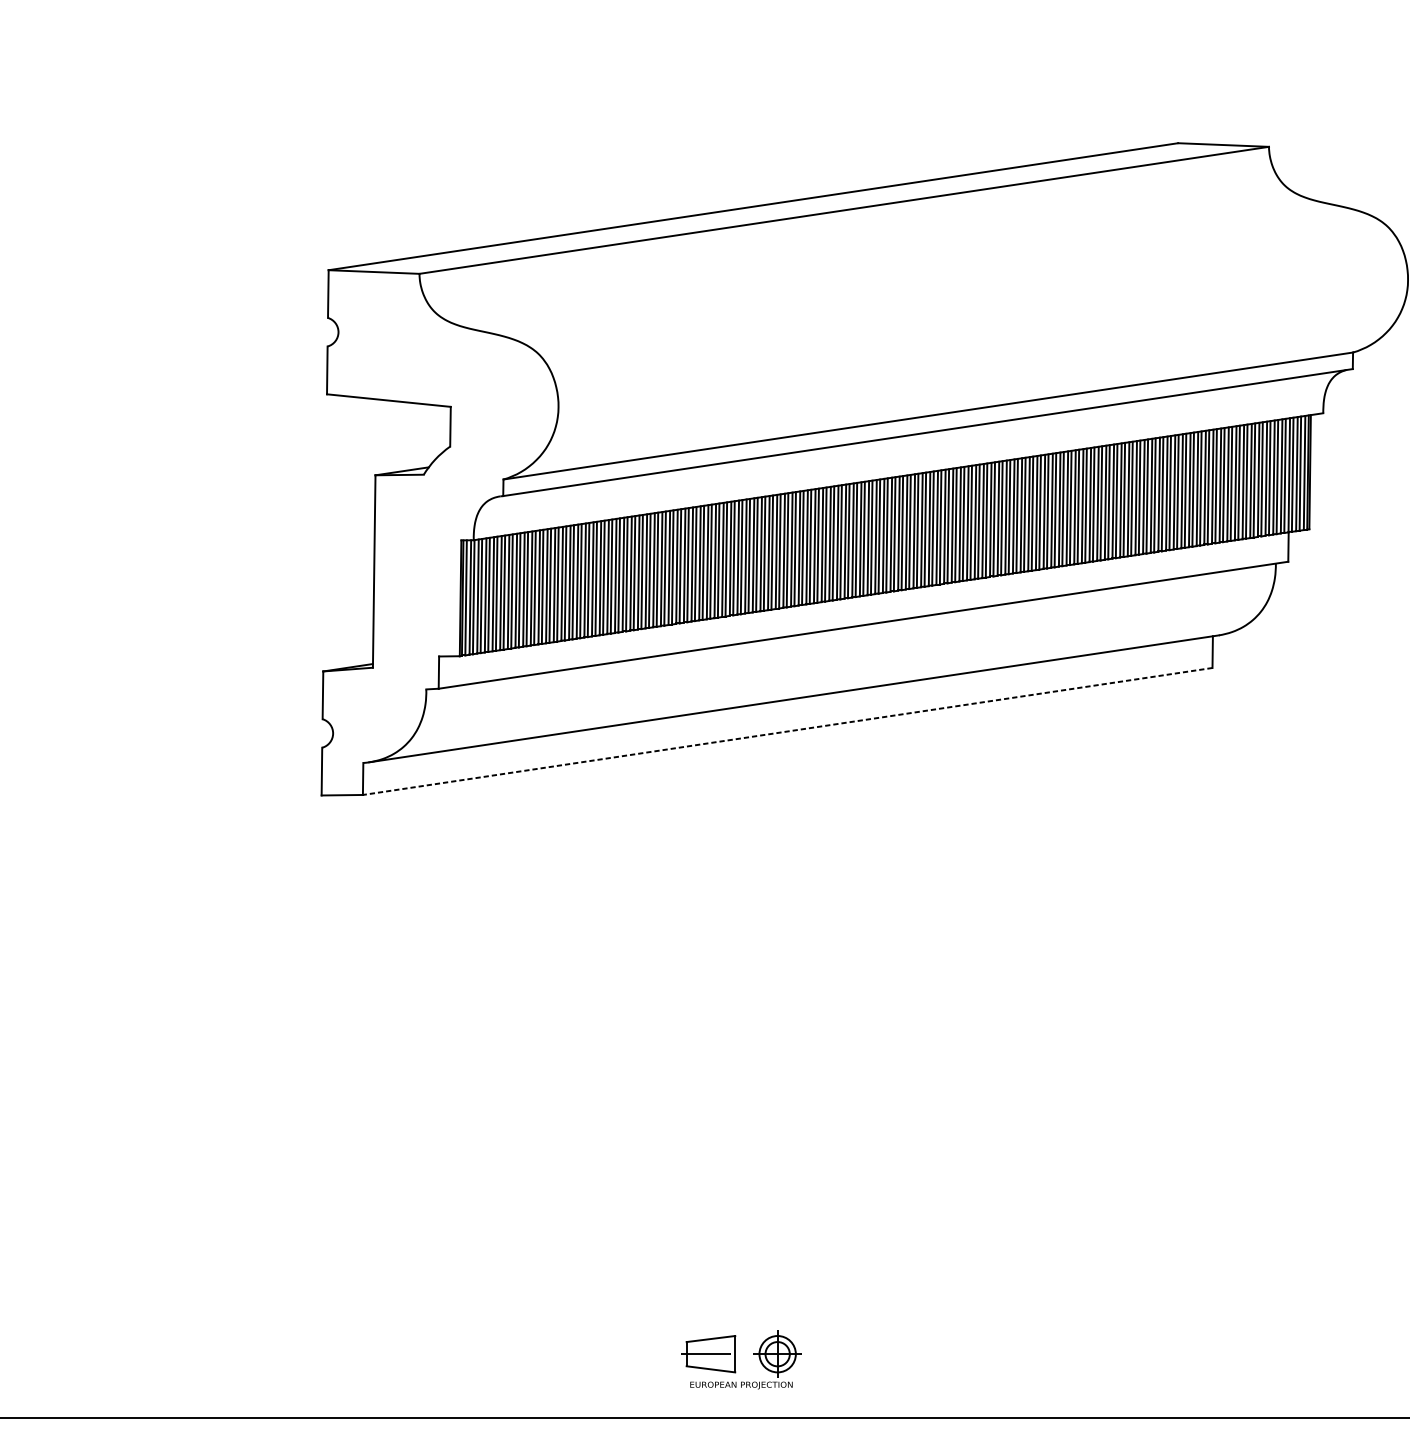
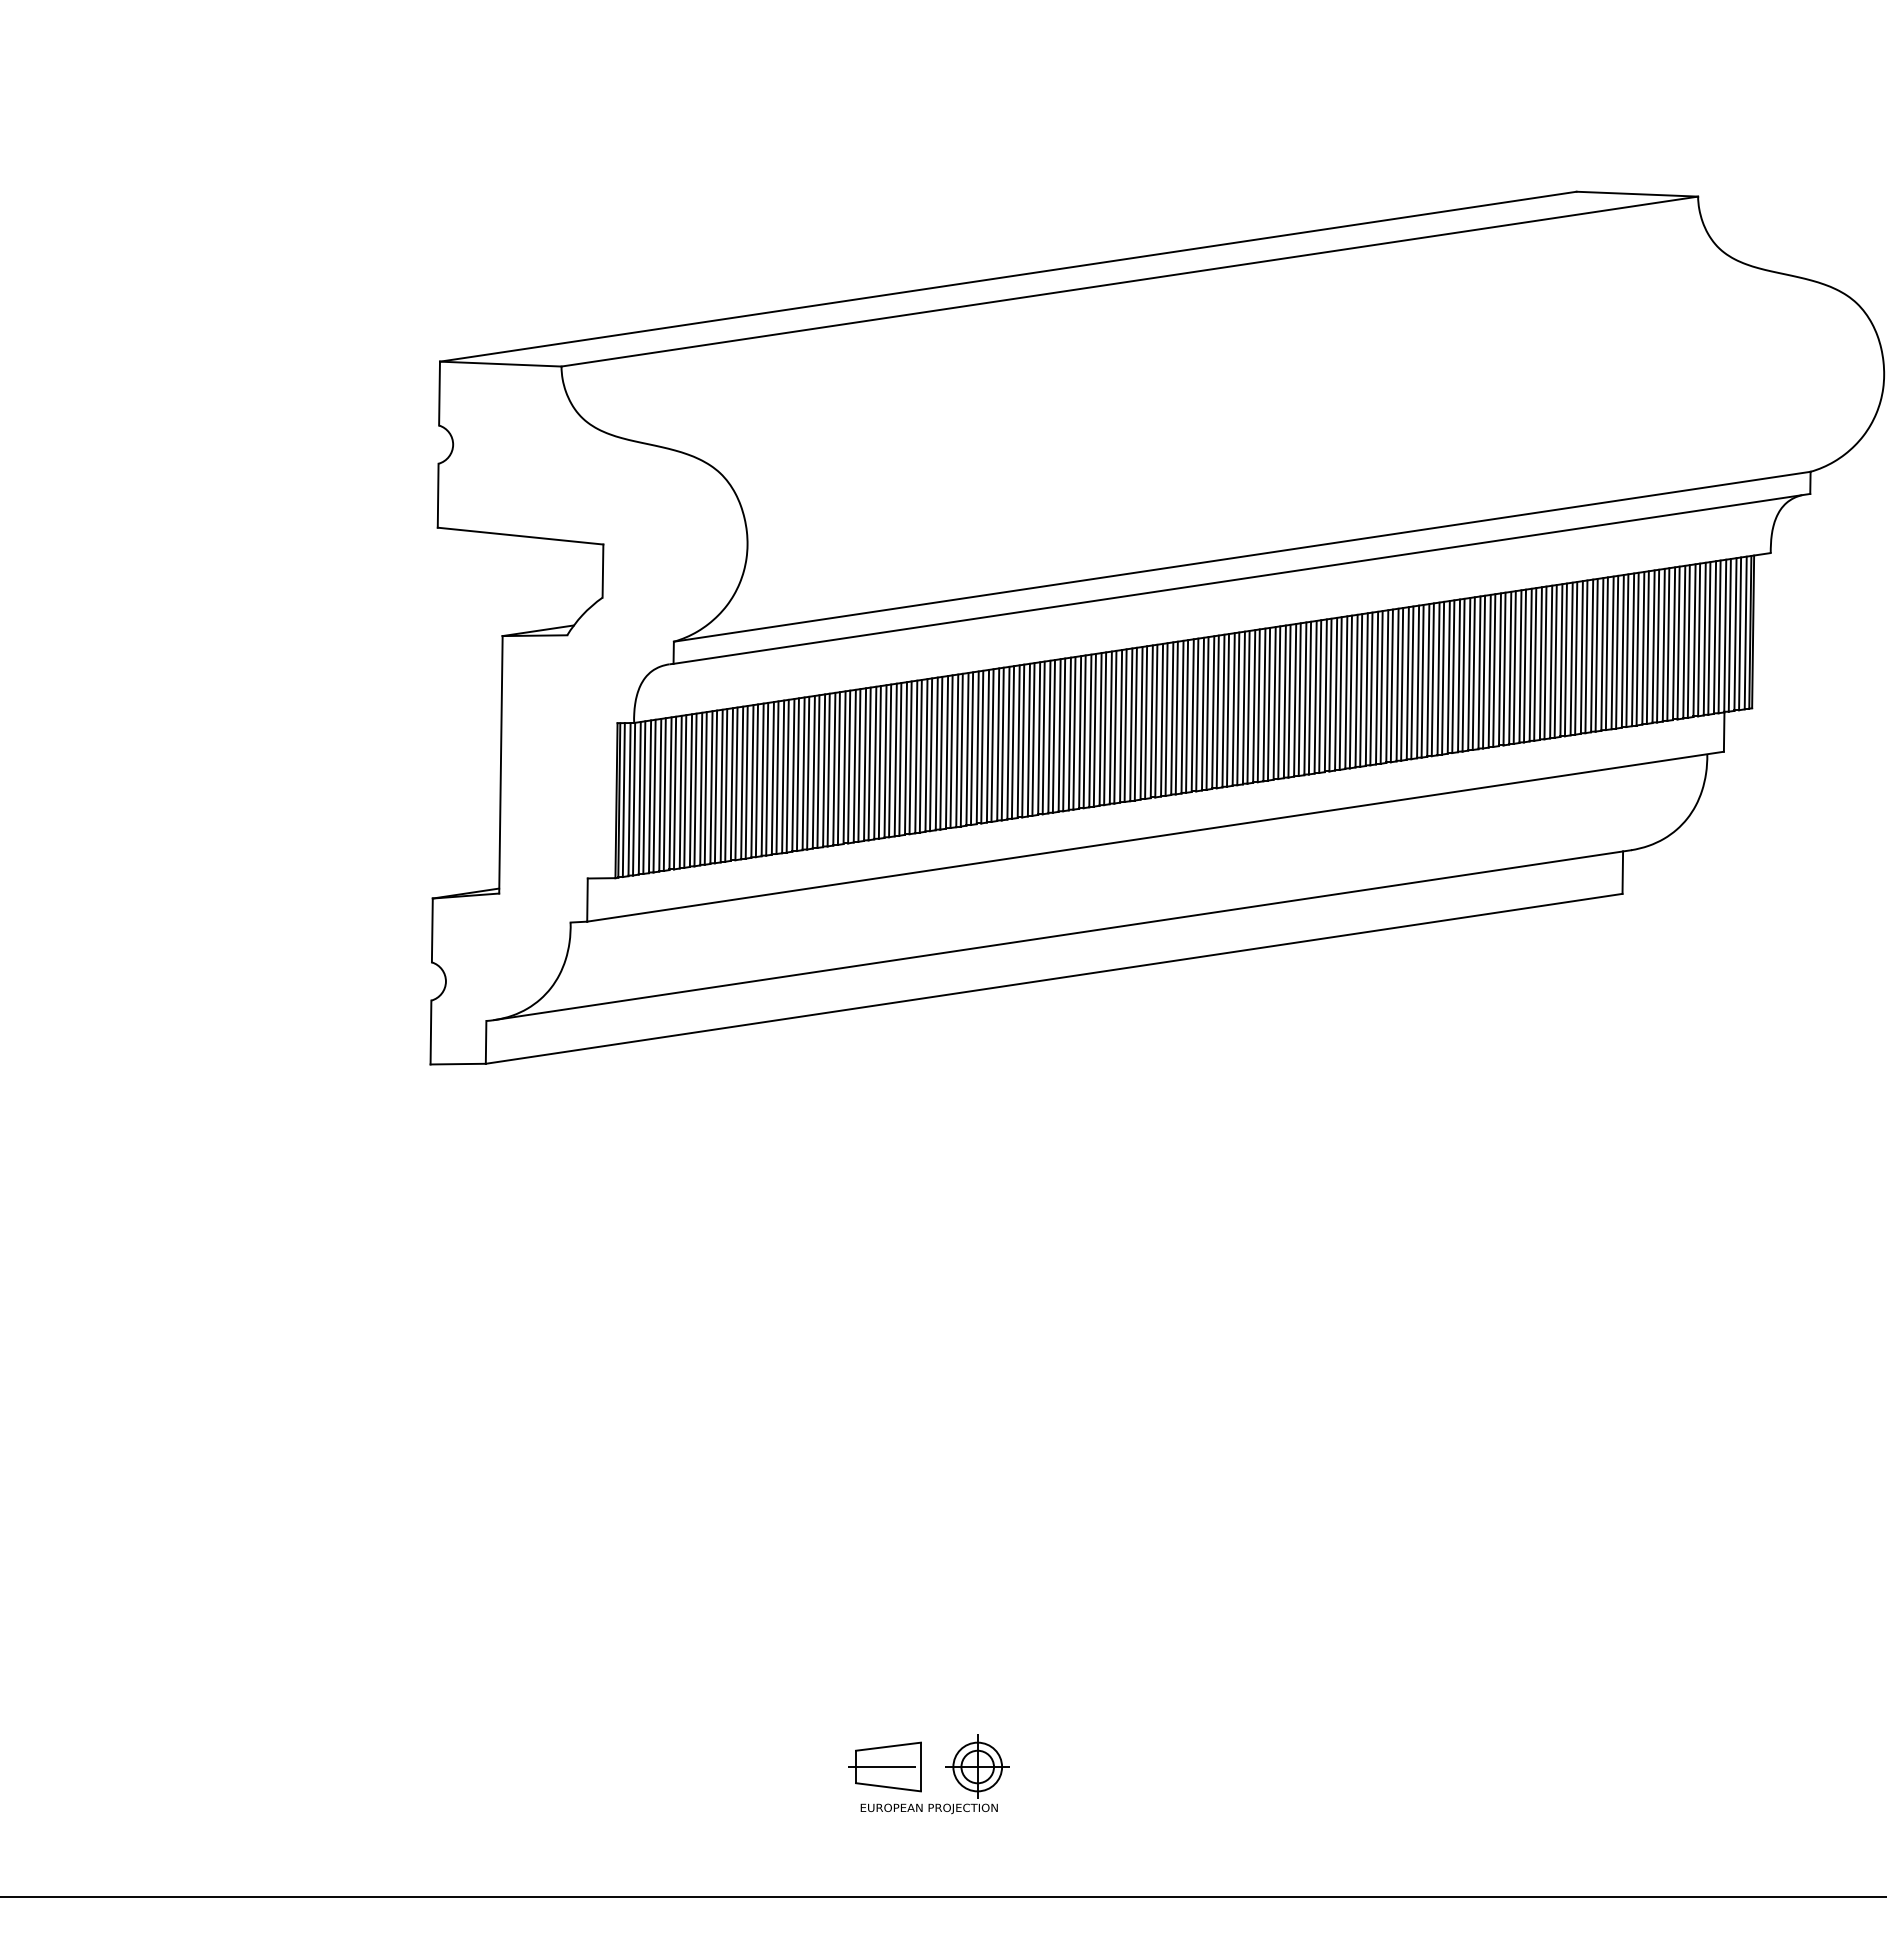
line: (787, 731) -> (1054, 978), dashed -> solid
part: (735, 1359) -> (921, 1774), moved

